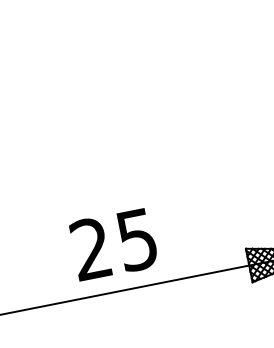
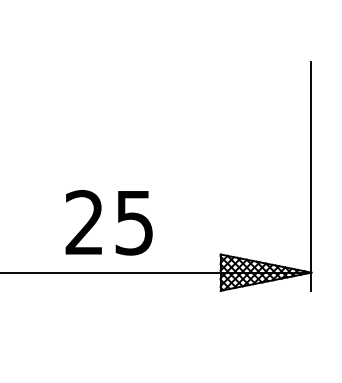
text: (113, 244) -> (108, 222), moved

